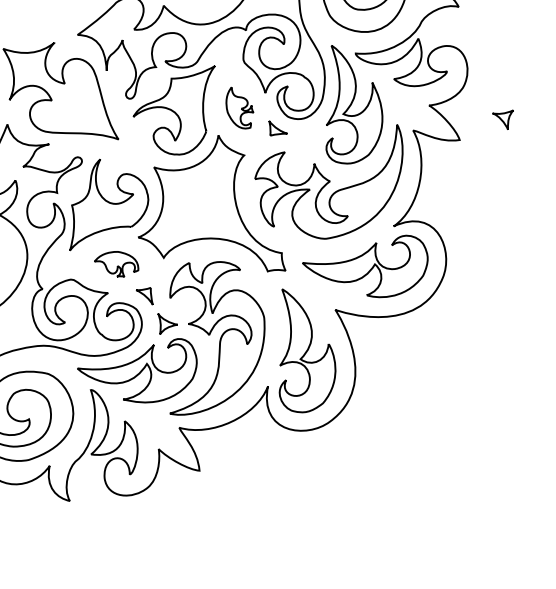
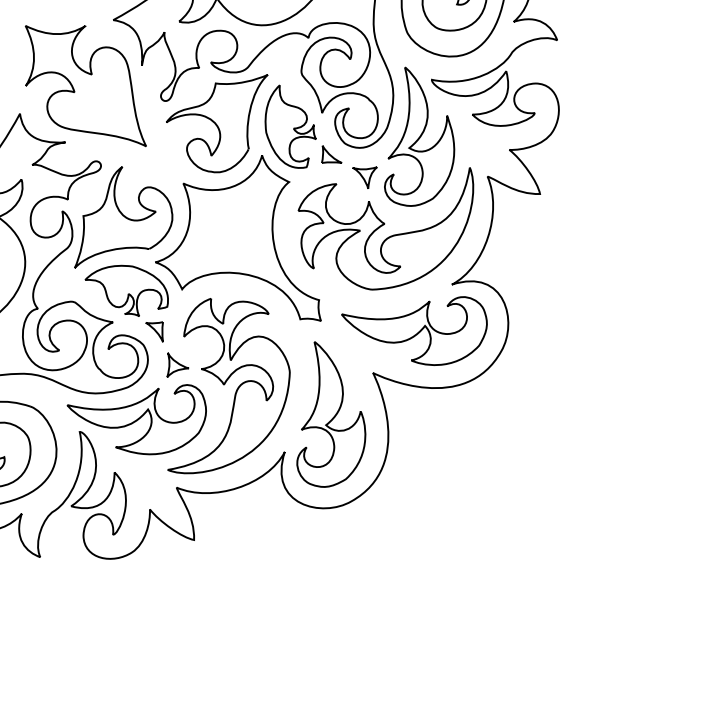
part: (239, 107) -> (290, 126), size x1.67
part: (503, 120) -> (364, 177), moved
part: (116, 264) -> (126, 290), size x1.67

